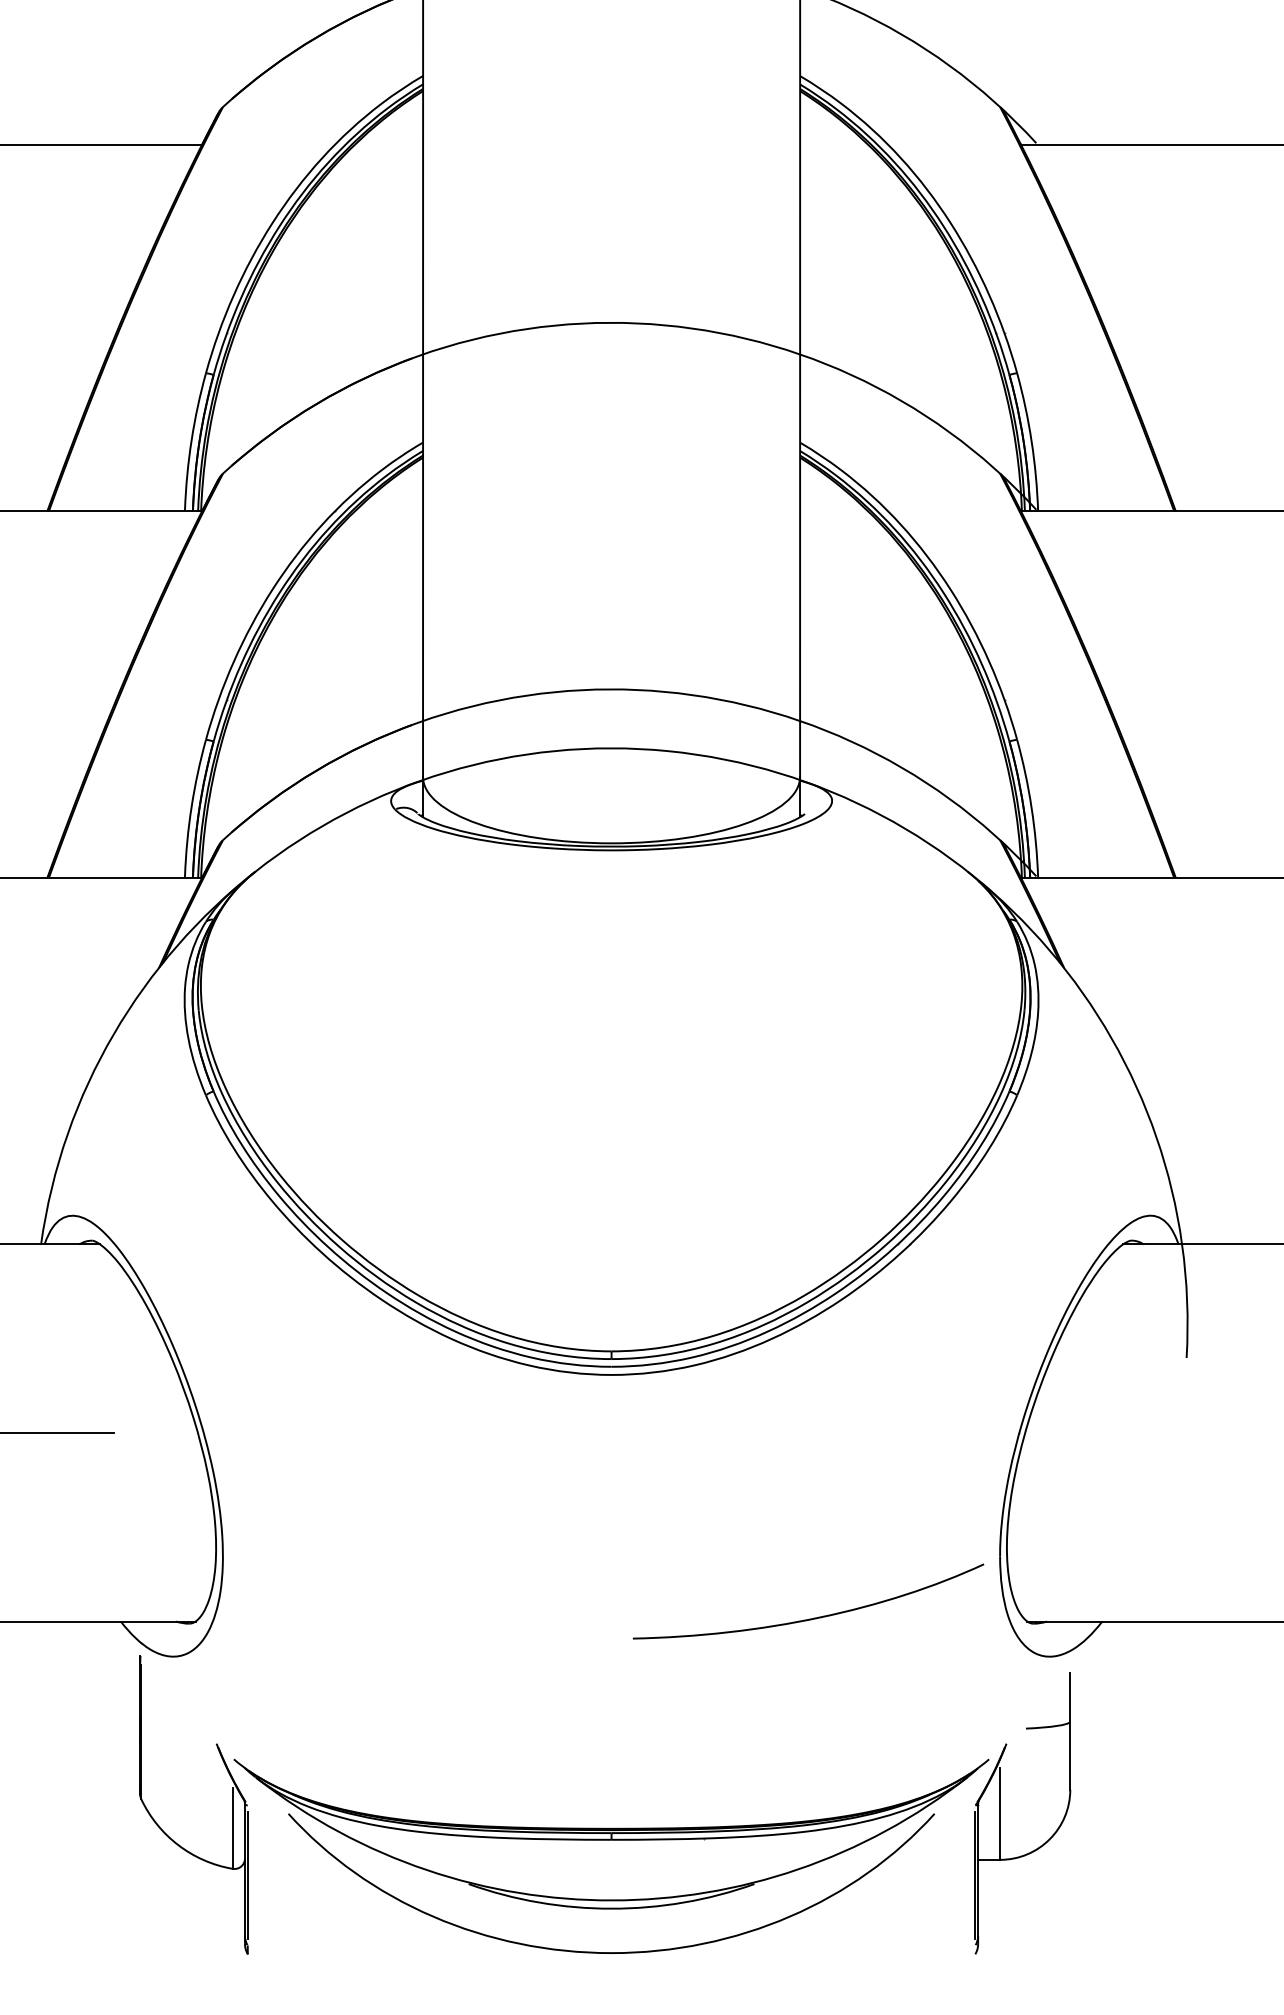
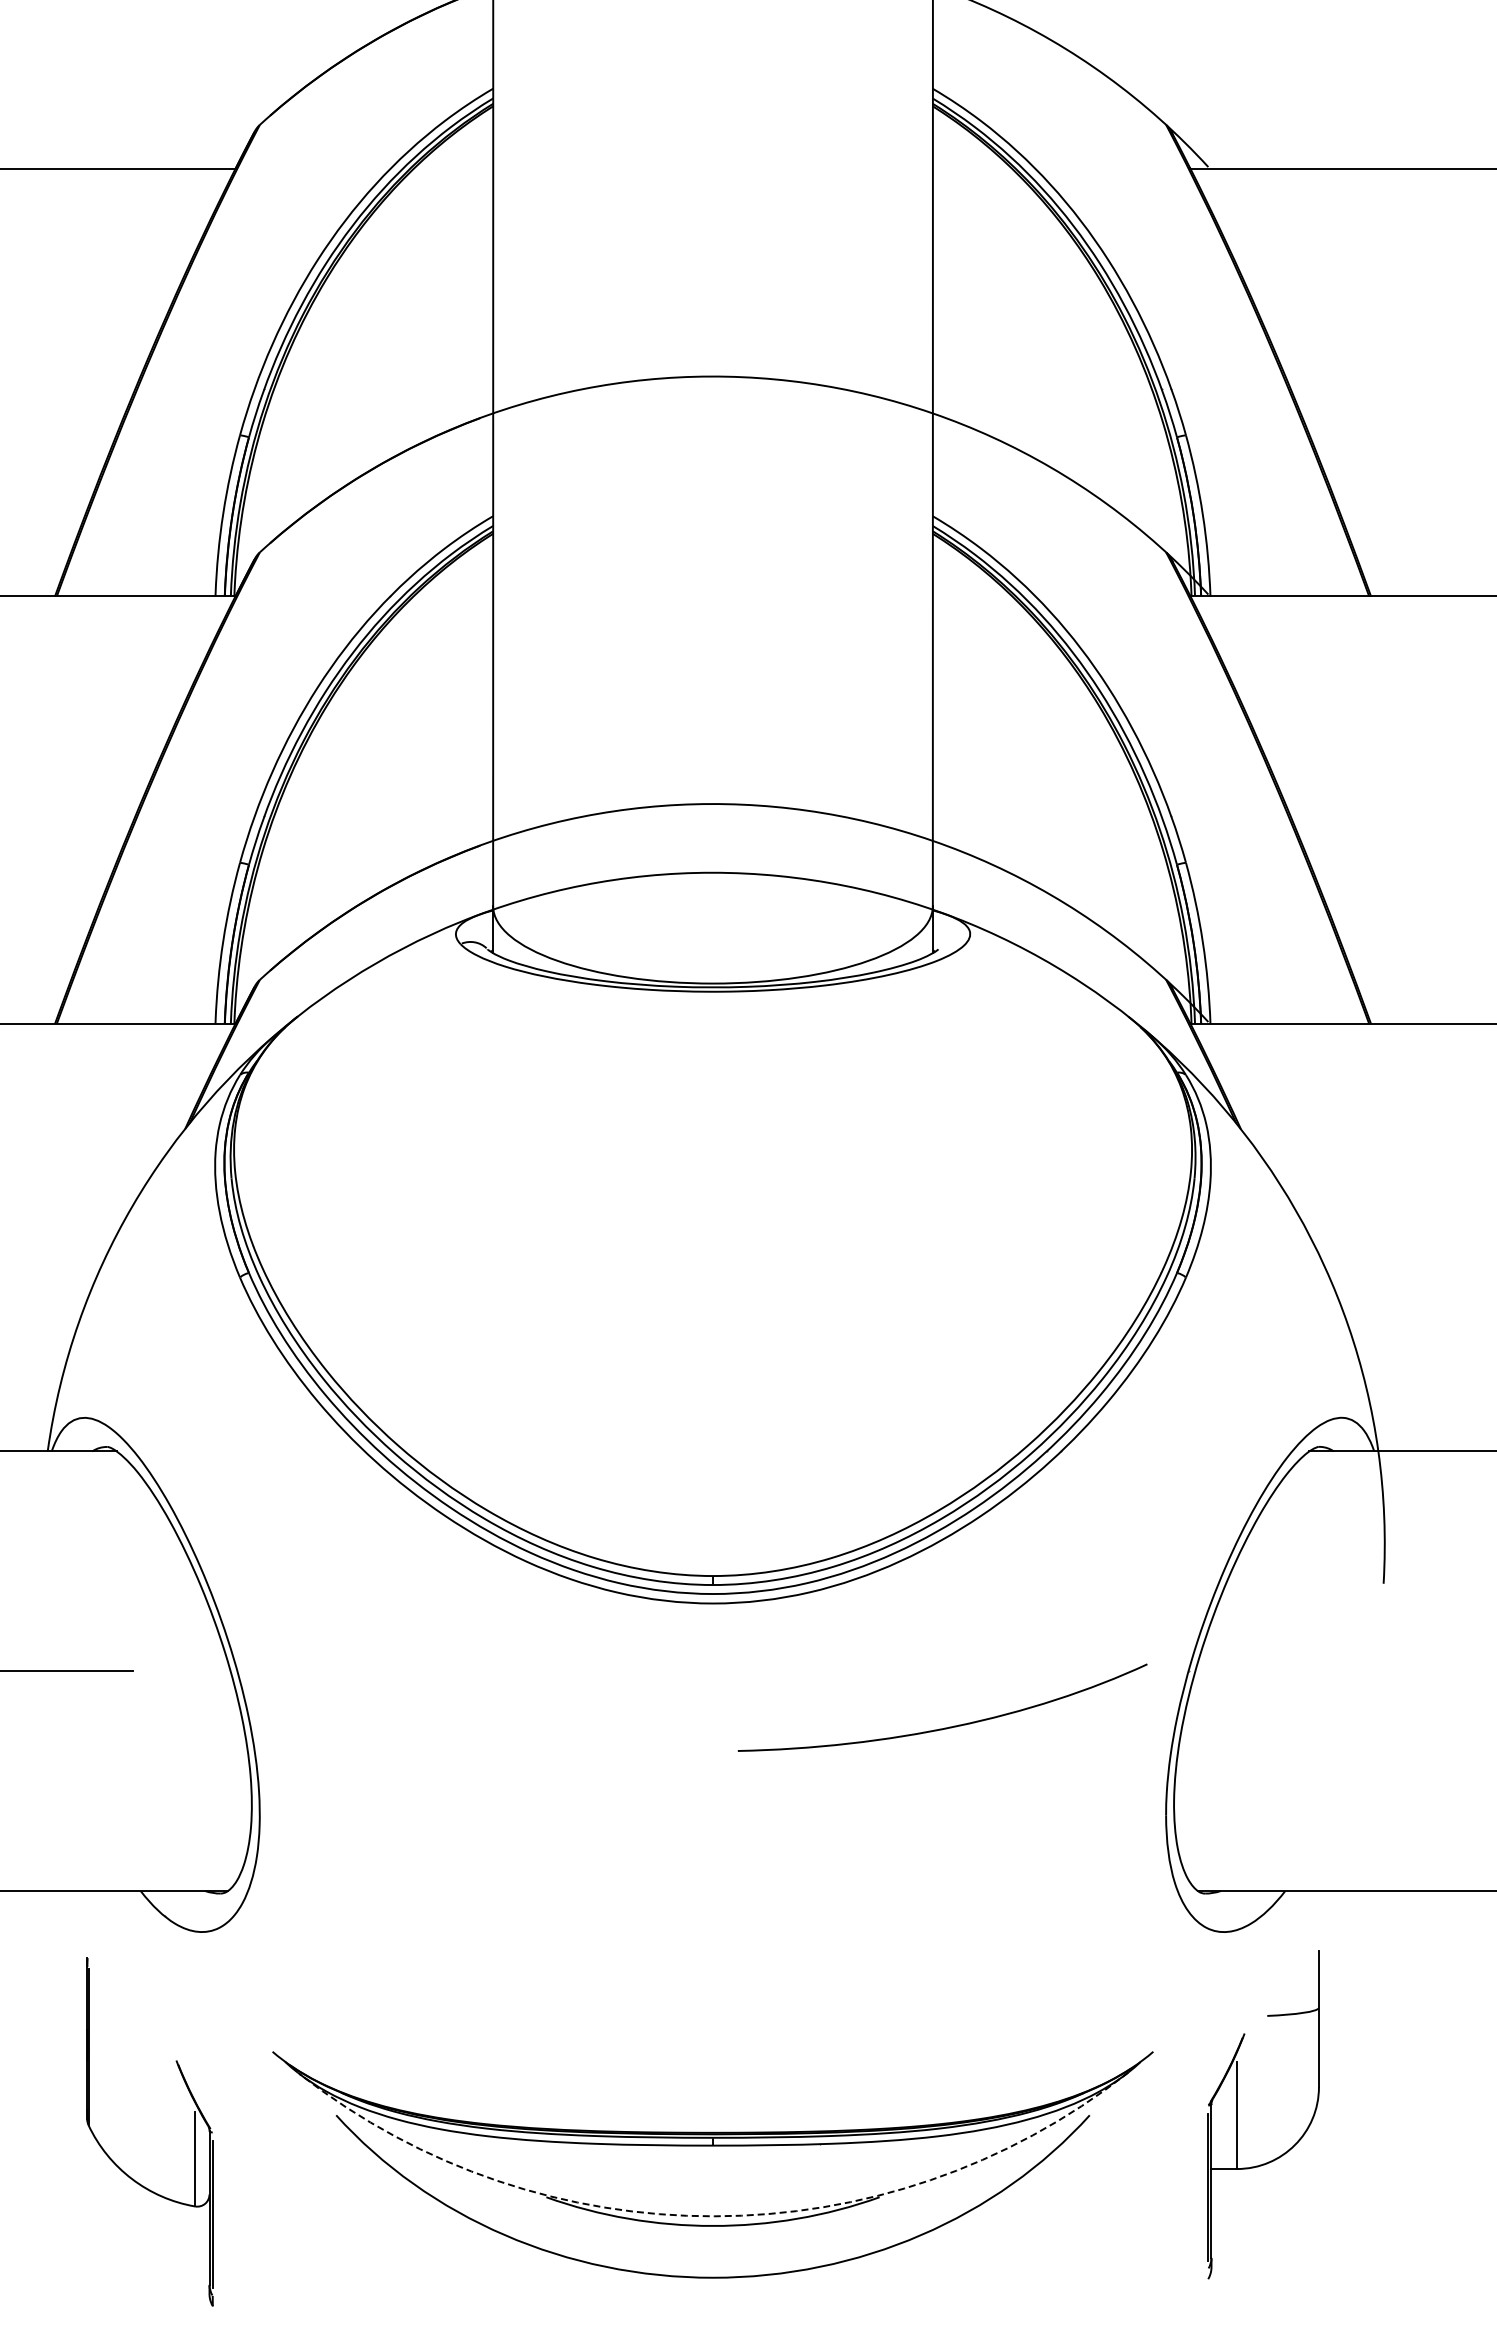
curve: (810, 1618) -> (944, 1727), moved
part: (232, 1804) -> (194, 2131), moved
part: (1000, 1813) -> (1237, 2114), moved
arc: (612, 1900) -> (714, 2216), solid -> dashed

